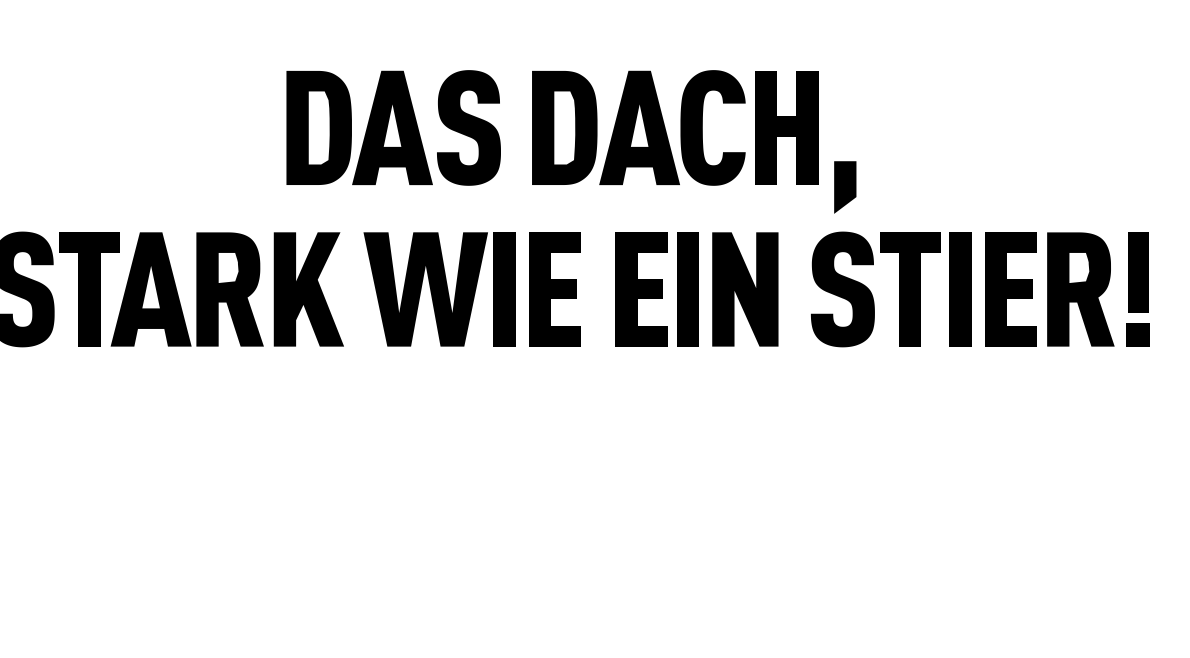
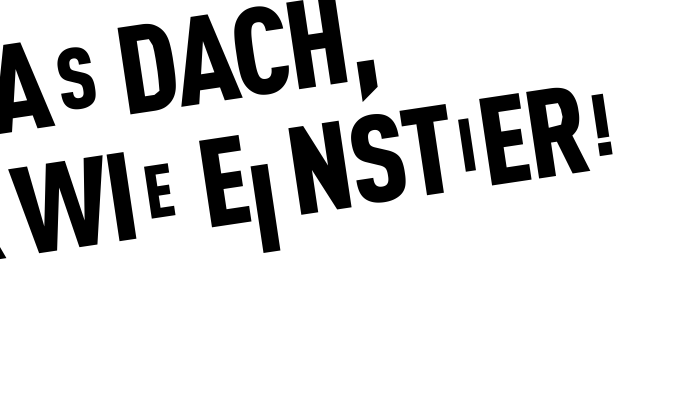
part: (468, 127) -> (75, 77), size x0.7
part: (554, 289) -> (159, 191), size x0.6
part: (687, 289) -> (264, 208), moved
part: (745, 289) -> (320, 167), moved
part: (960, 289) -> (466, 145), size x0.6
part: (1137, 289) -> (601, 124), size x0.7

